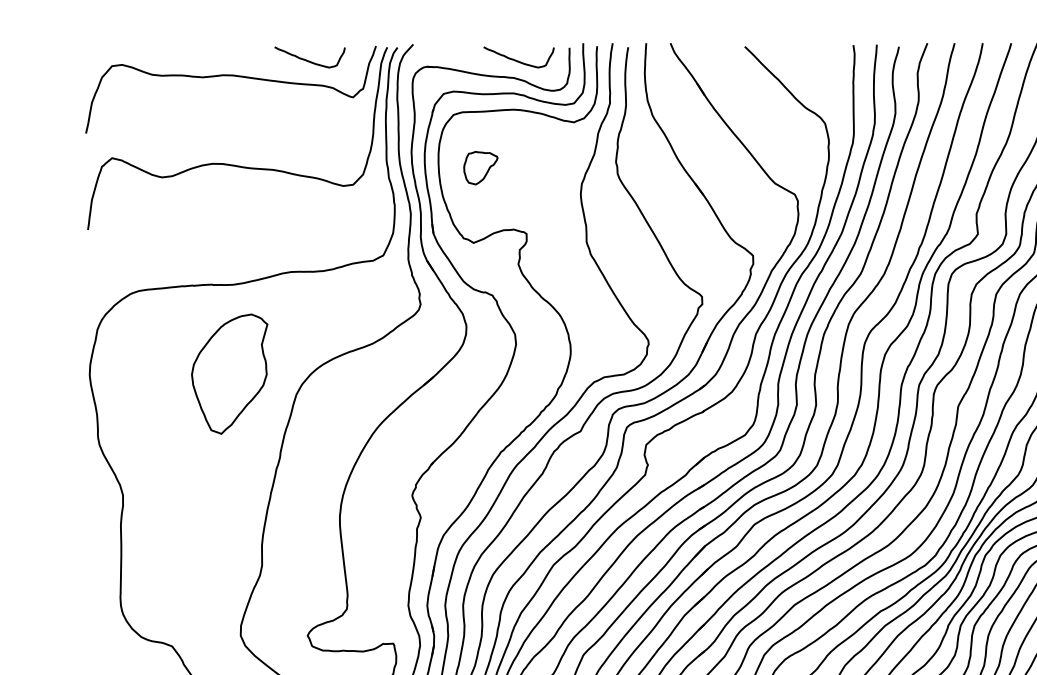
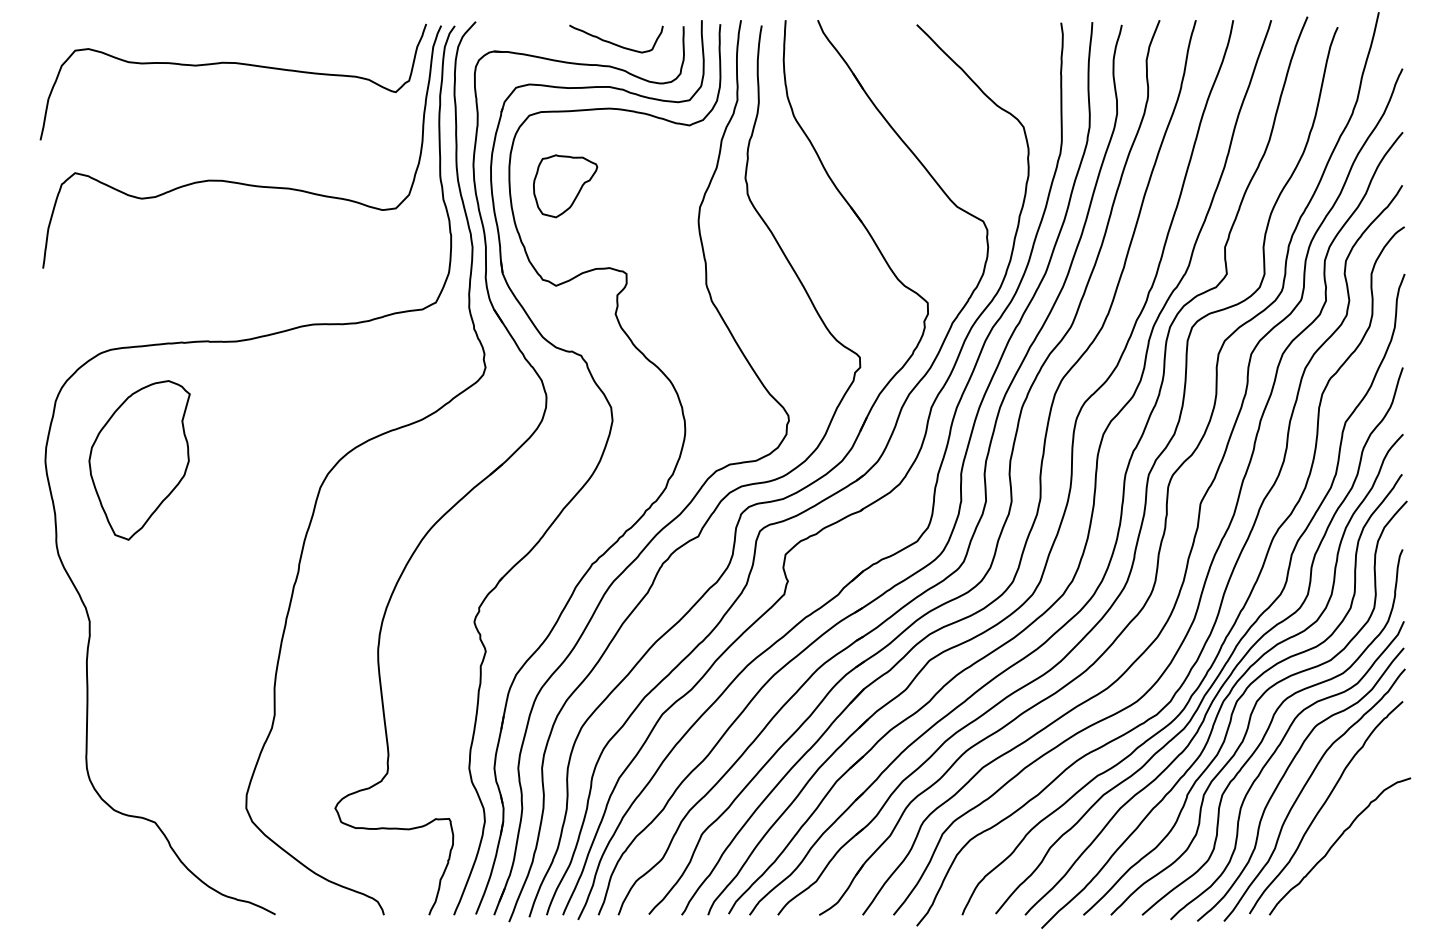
curve: (309, 60) -> (337, 43), removed
part: (480, 168) -> (565, 186), size x1.43
part: (229, 374) -> (139, 460), moved

